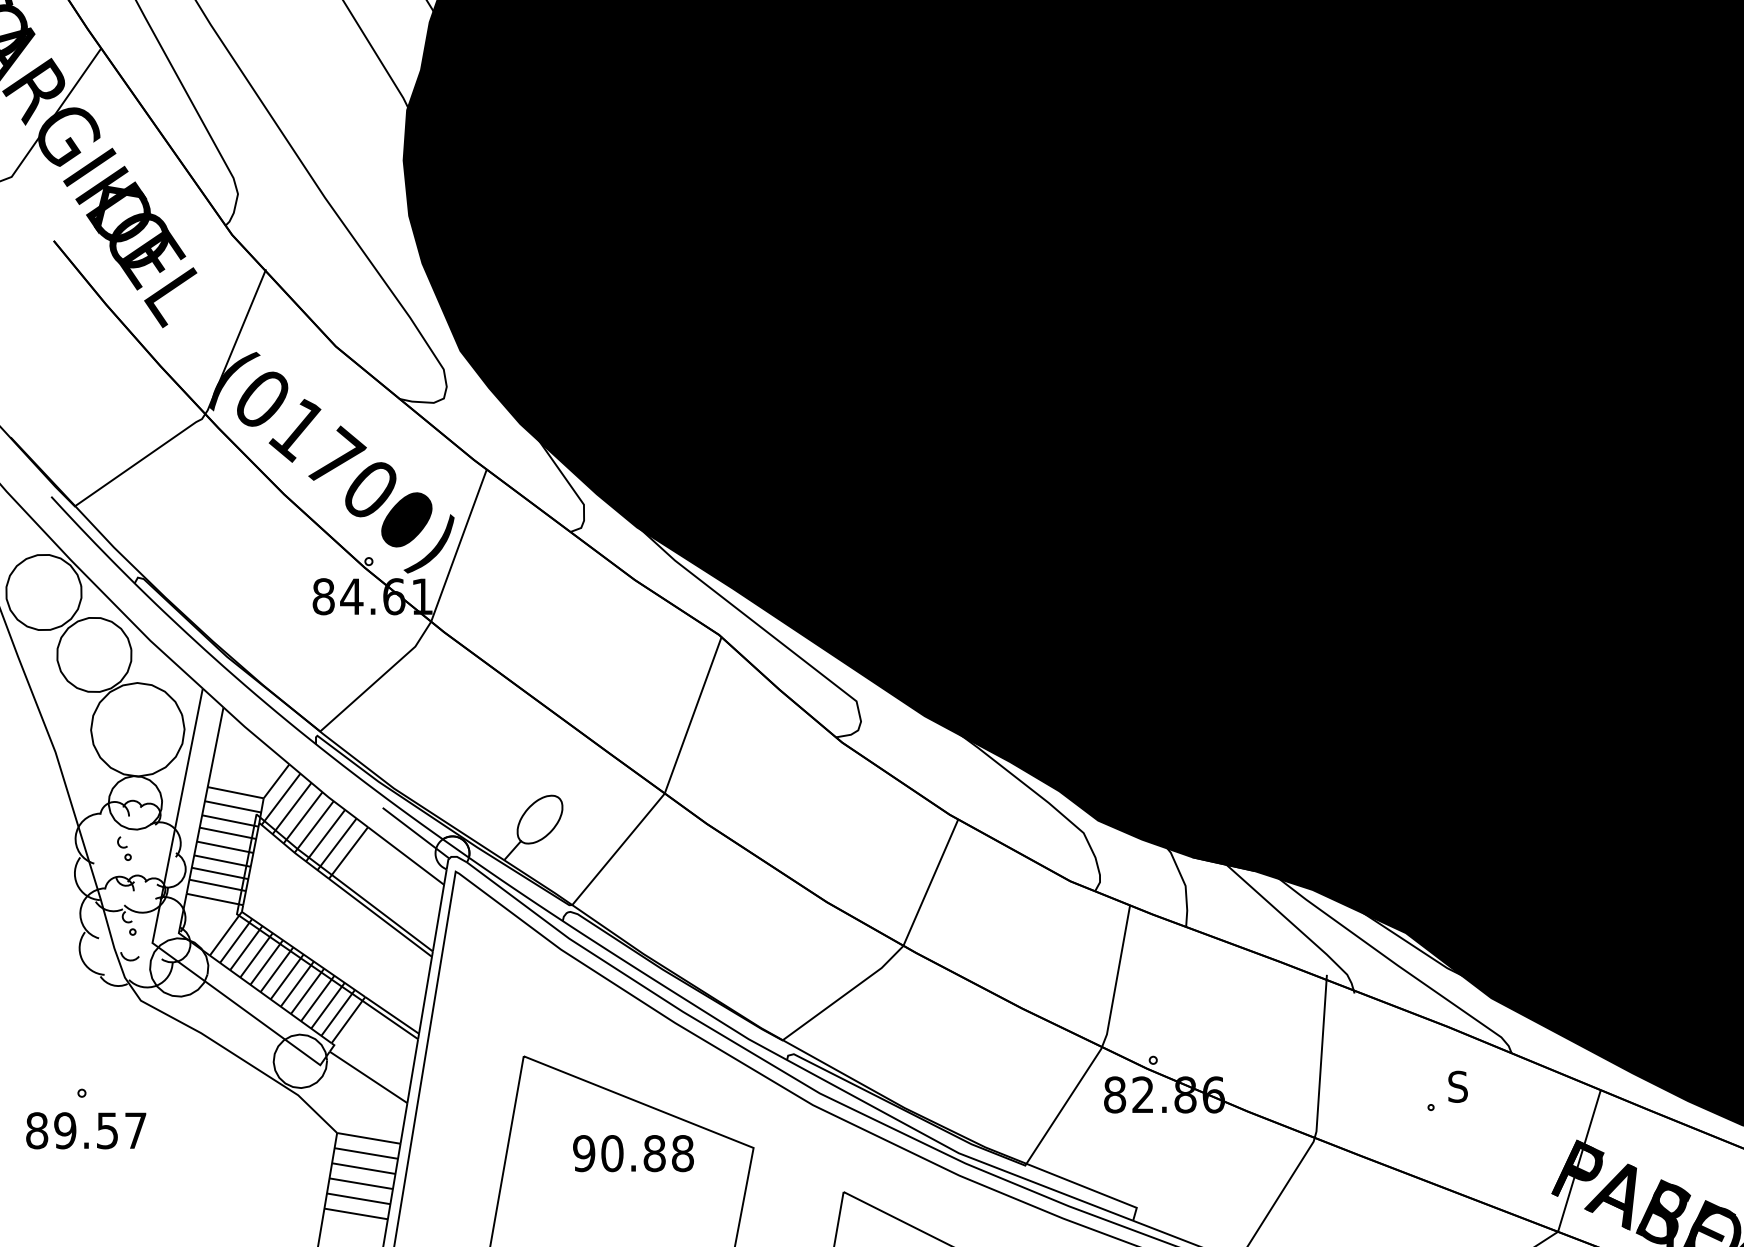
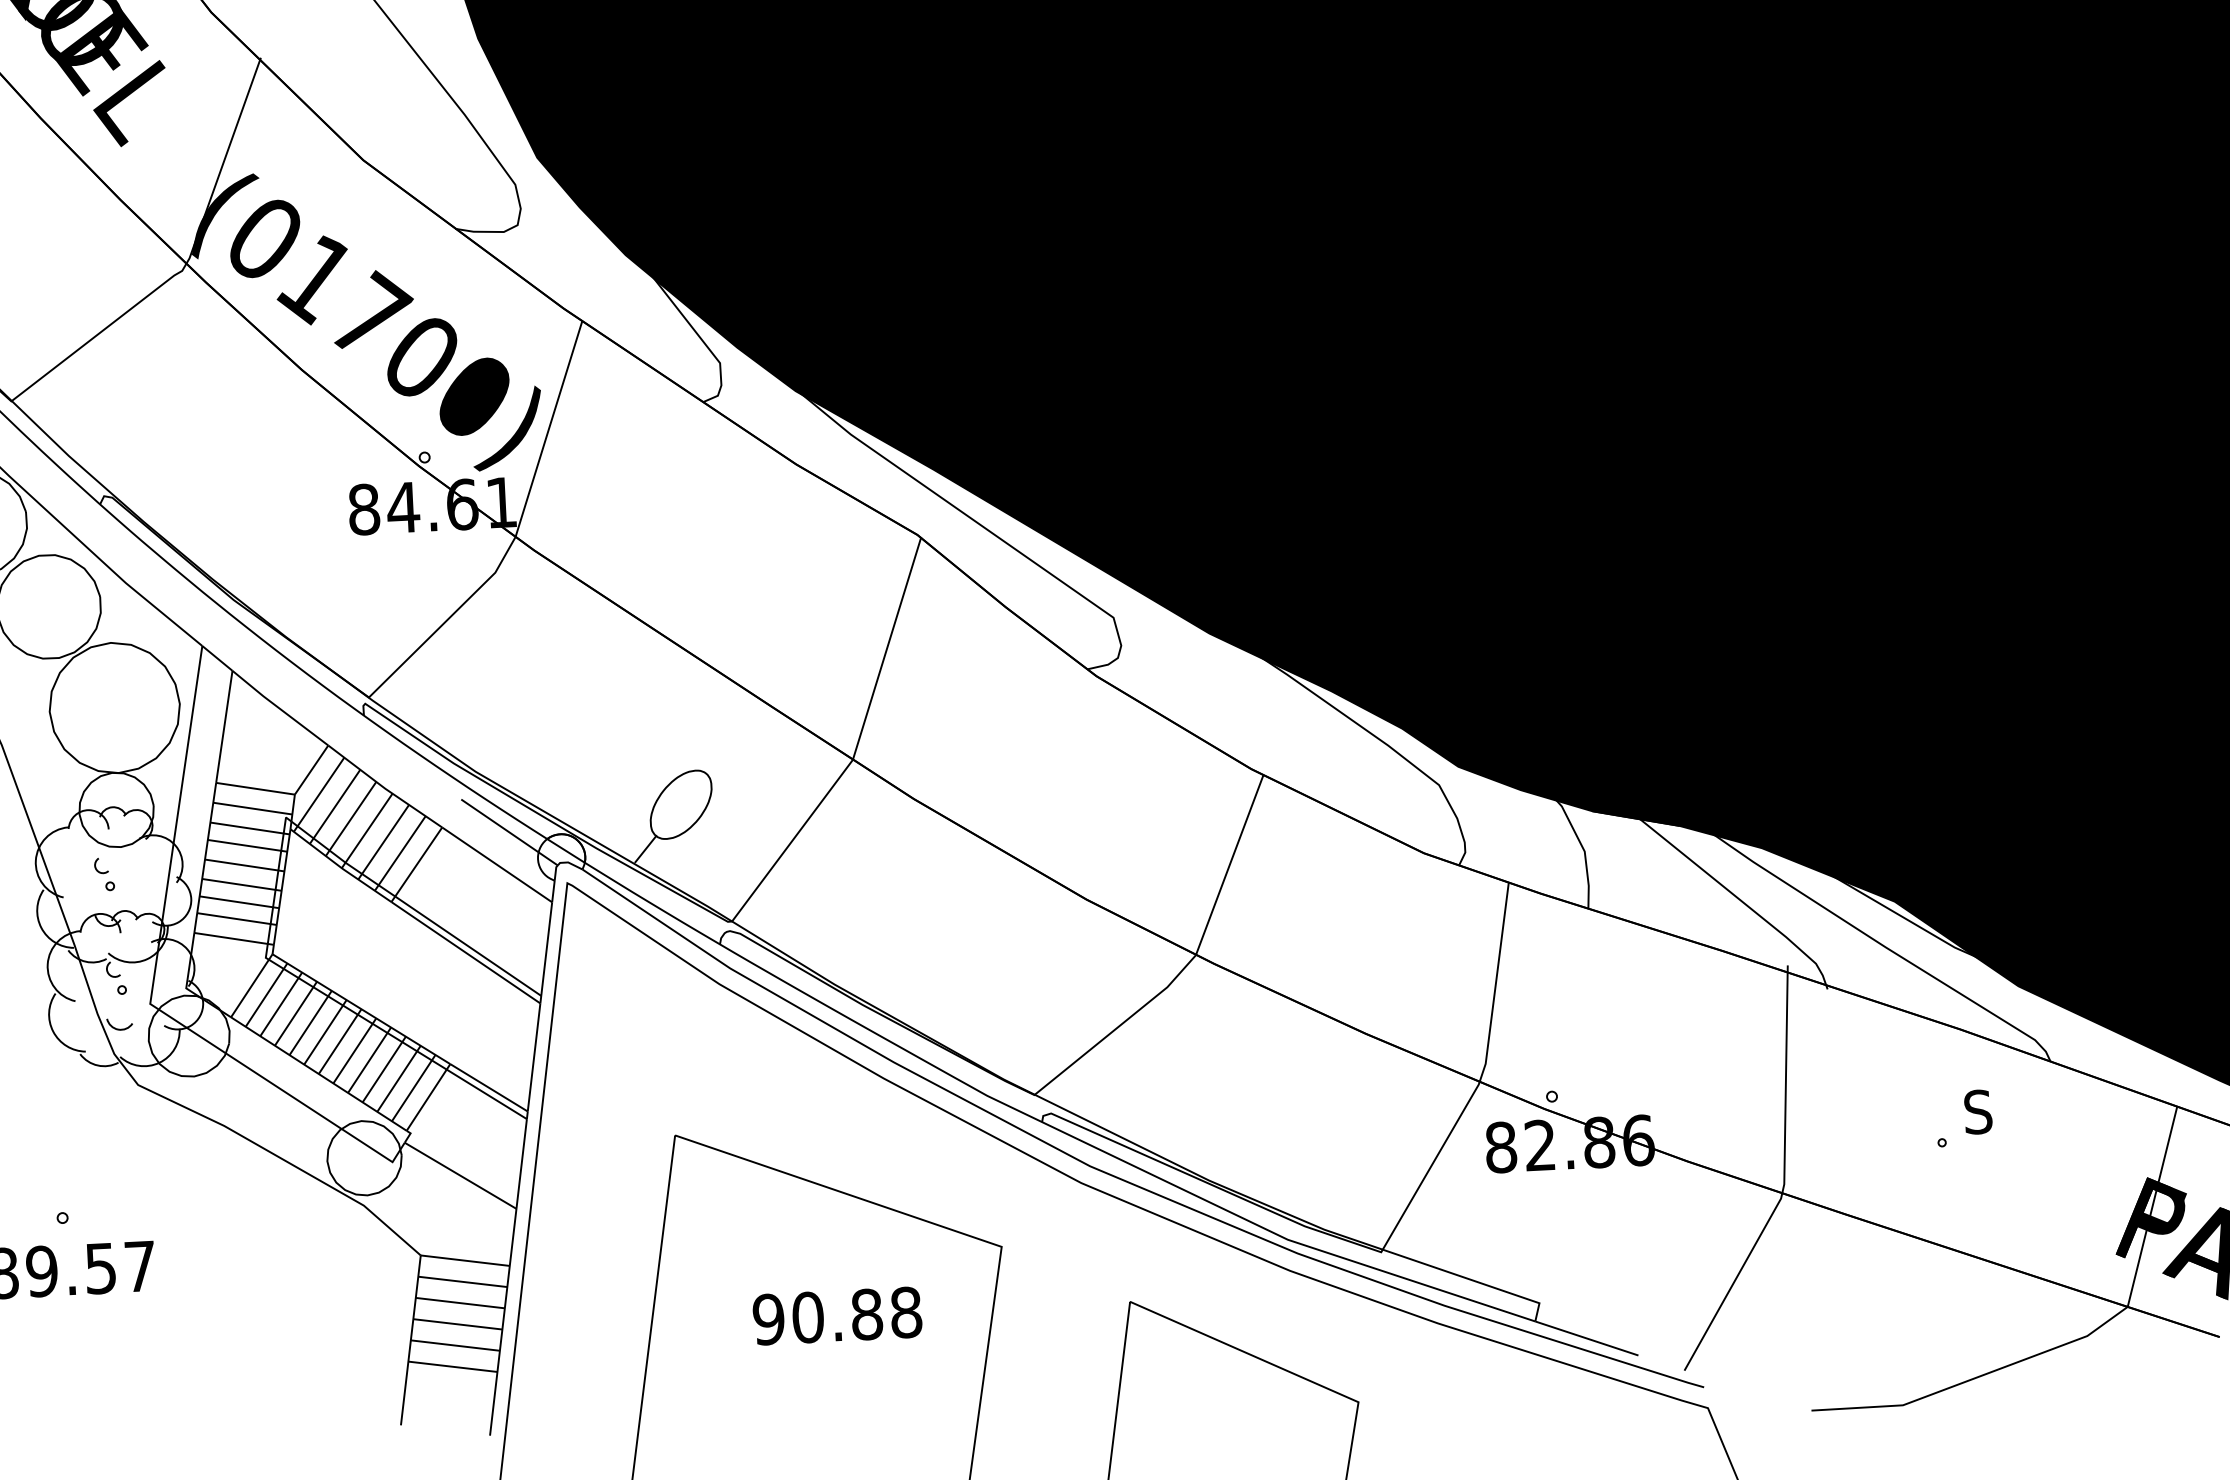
text: (633, 1153) -> (837, 1315), moved

